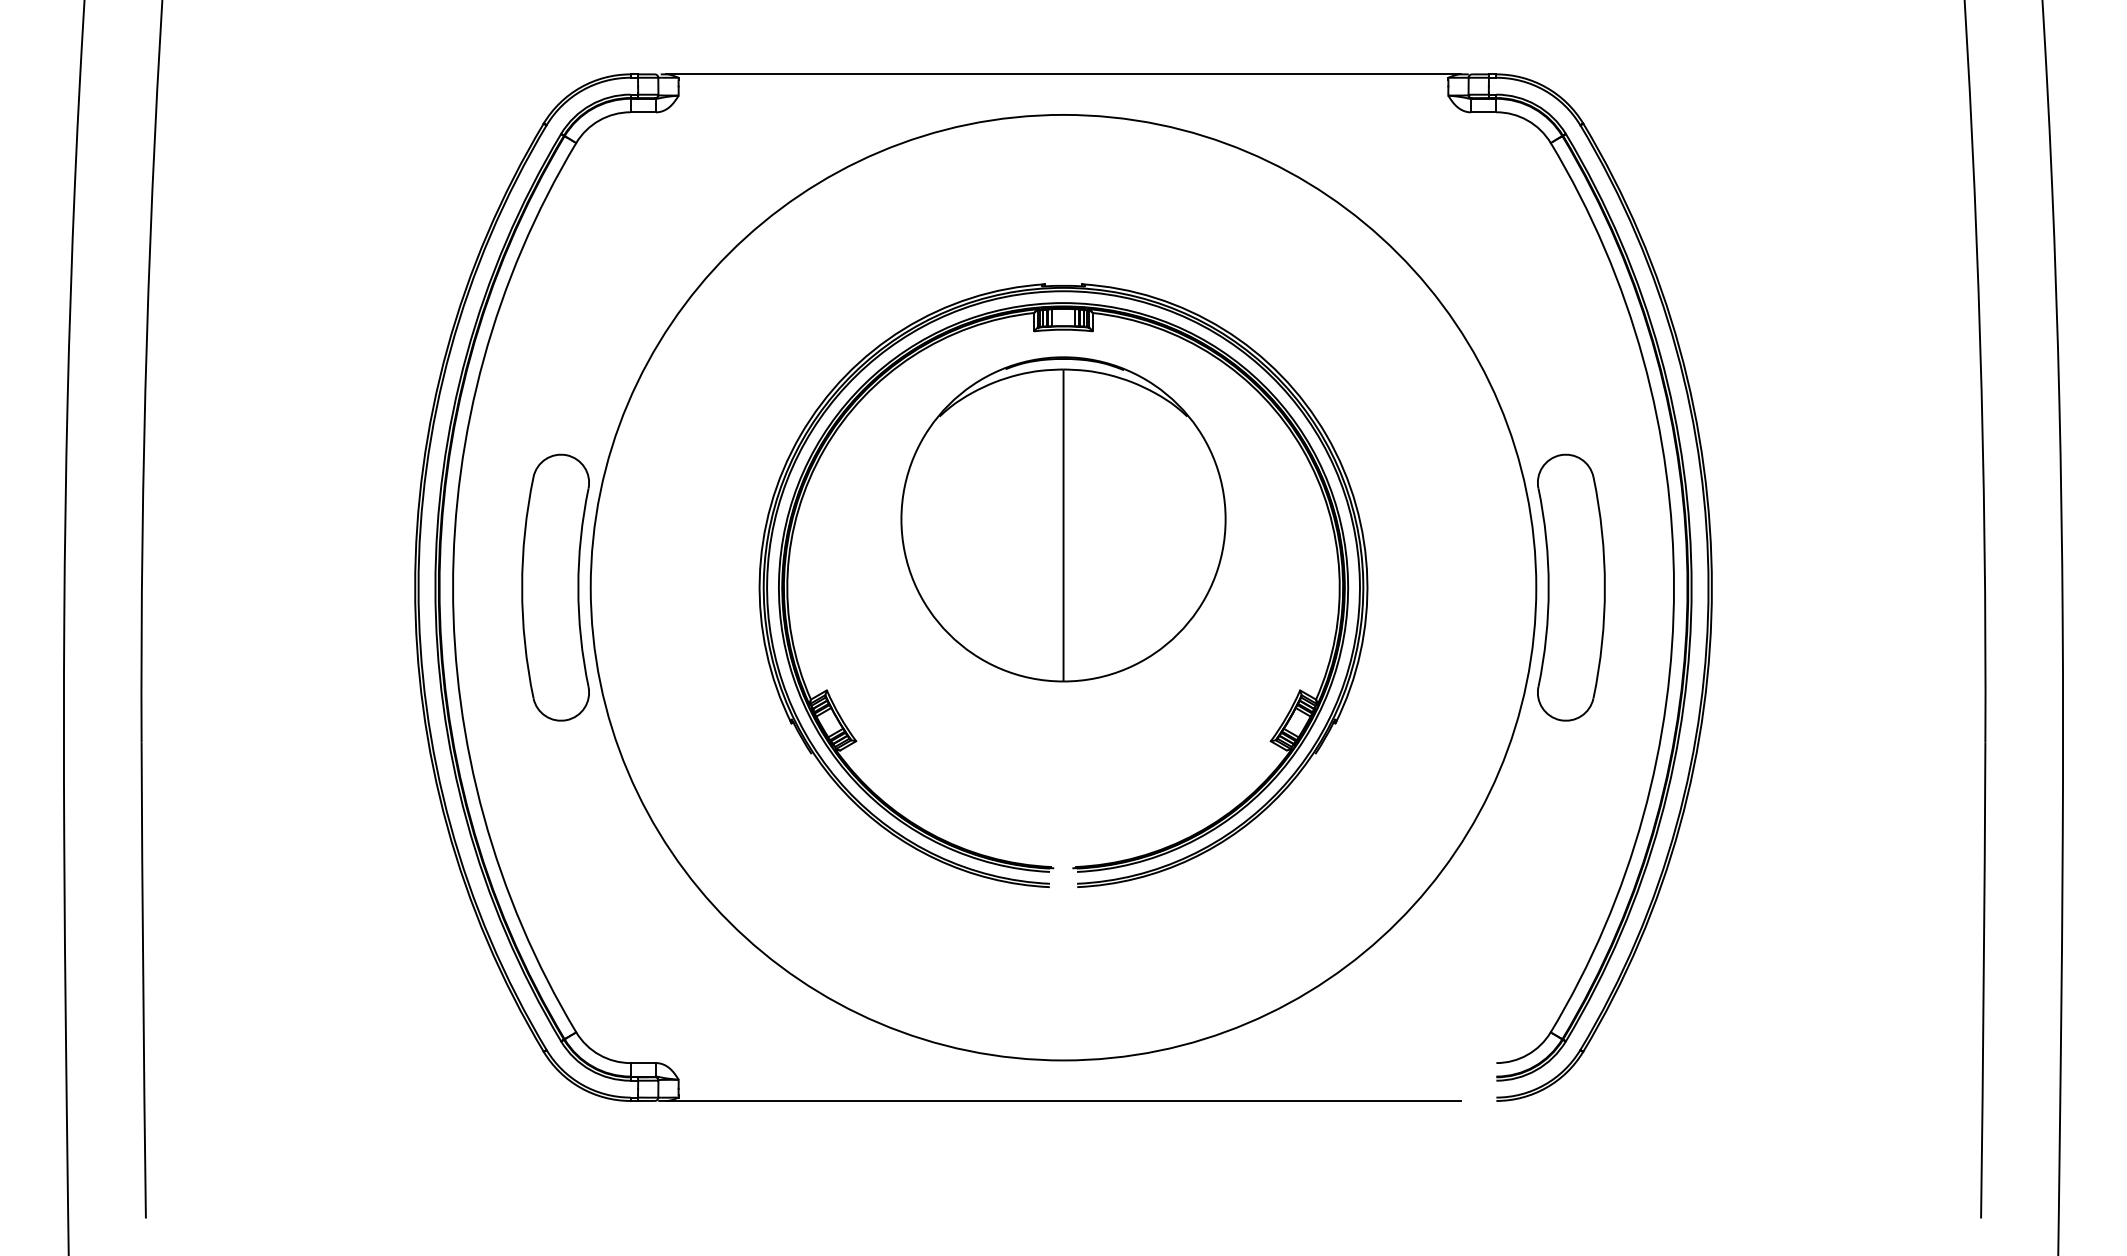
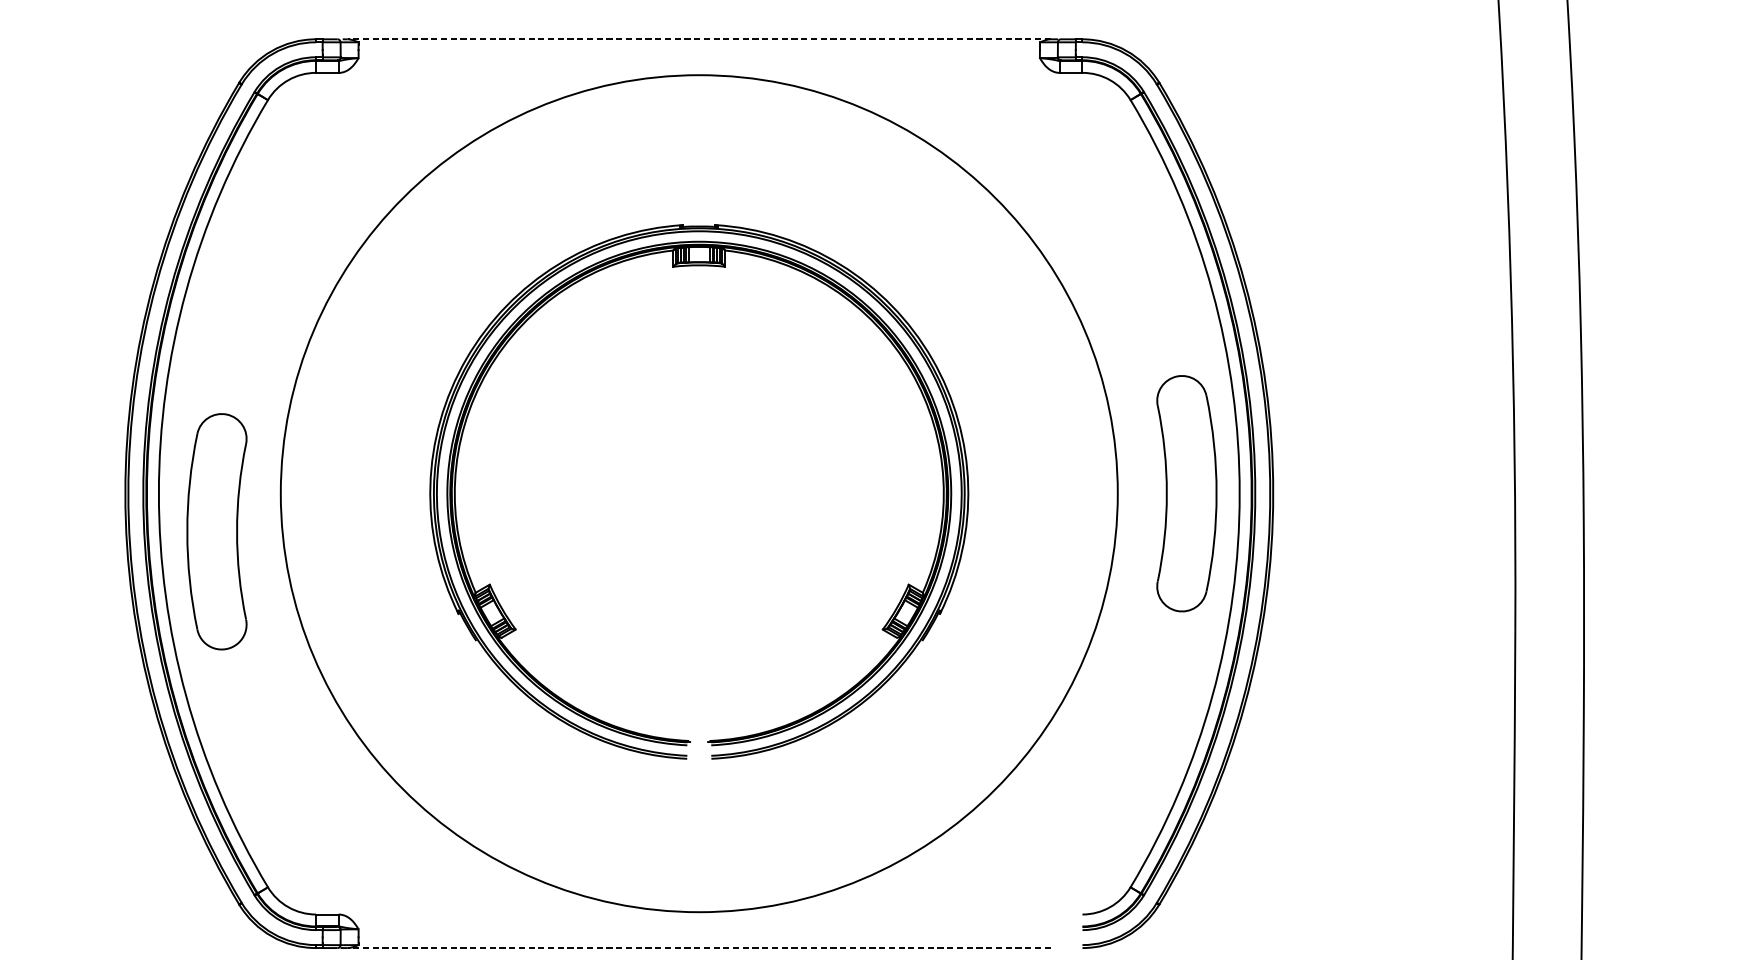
line: (1063, 74) -> (699, 39), solid -> dashed
part: (1063, 519) -> (699, 433), removed
part: (555, 587) -> (216, 531), moved
part: (1571, 587) -> (1187, 493), moved
line: (1063, 1100) -> (699, 947), solid -> dashed

